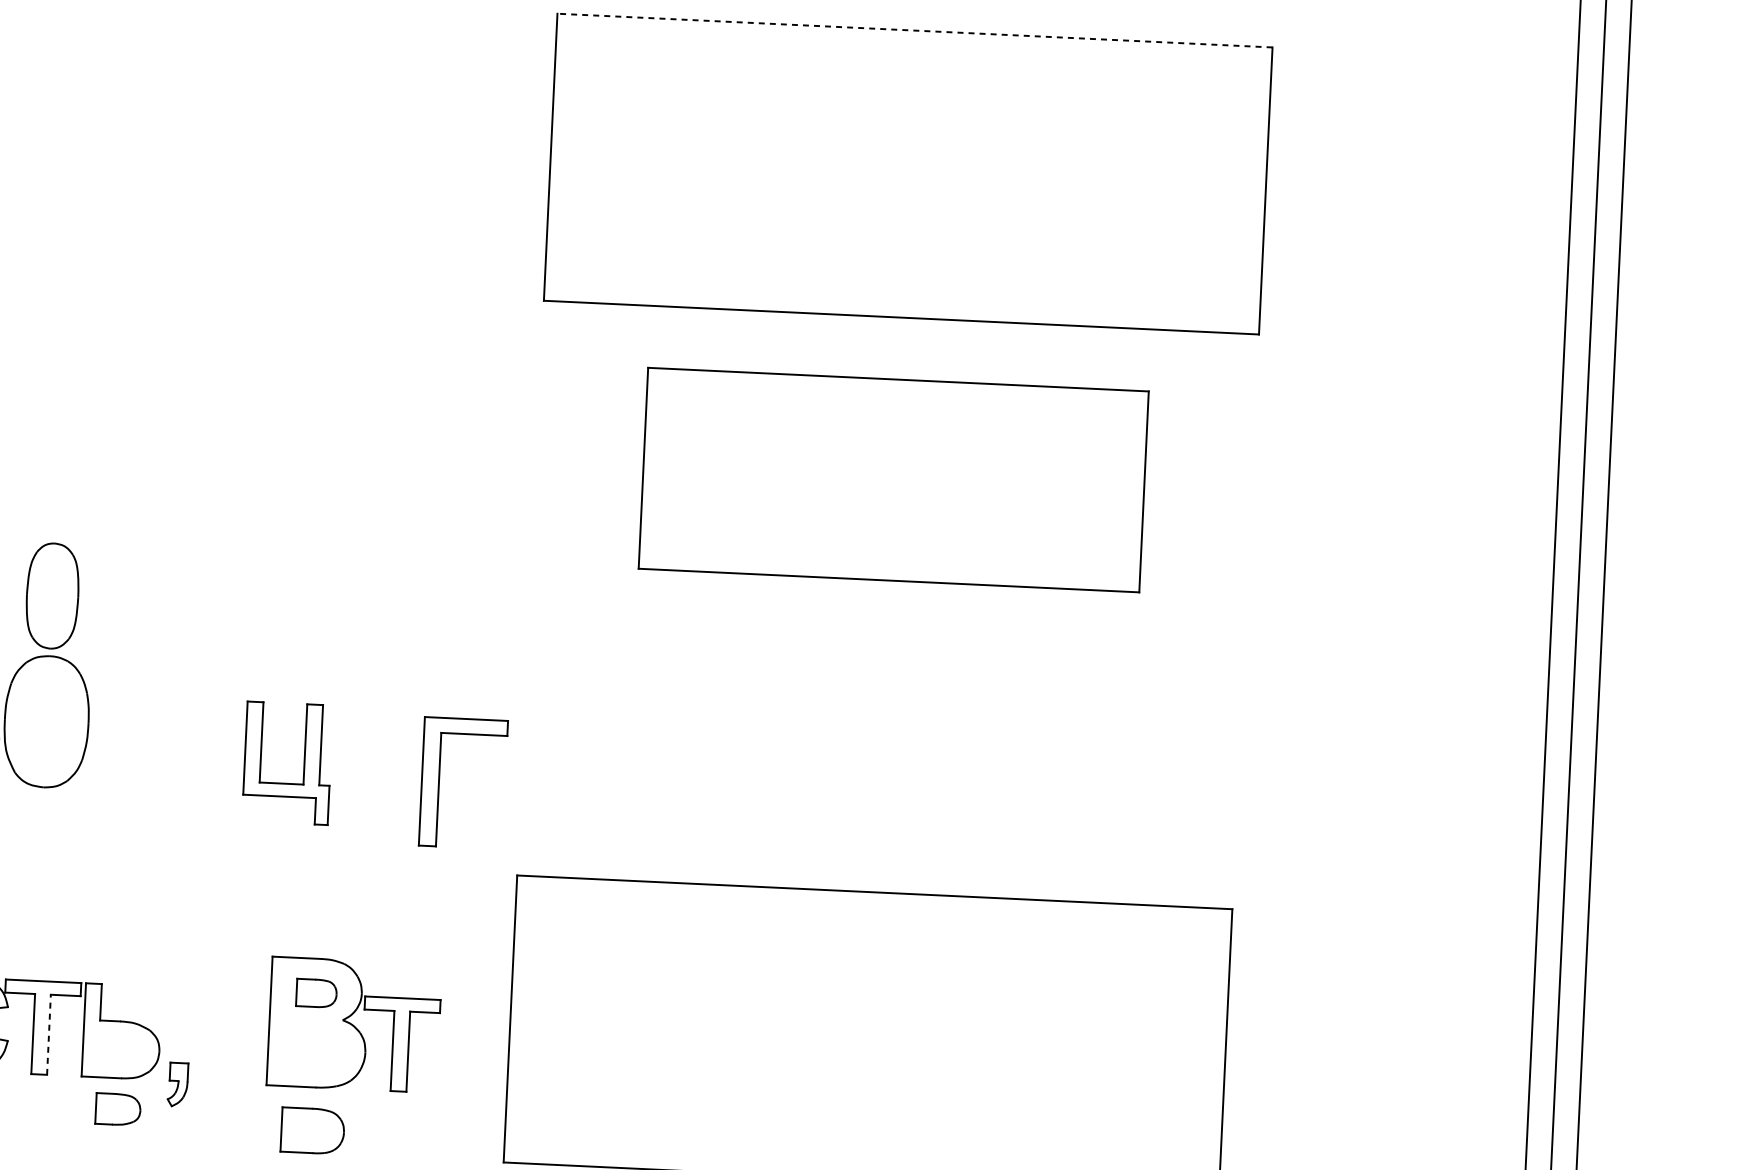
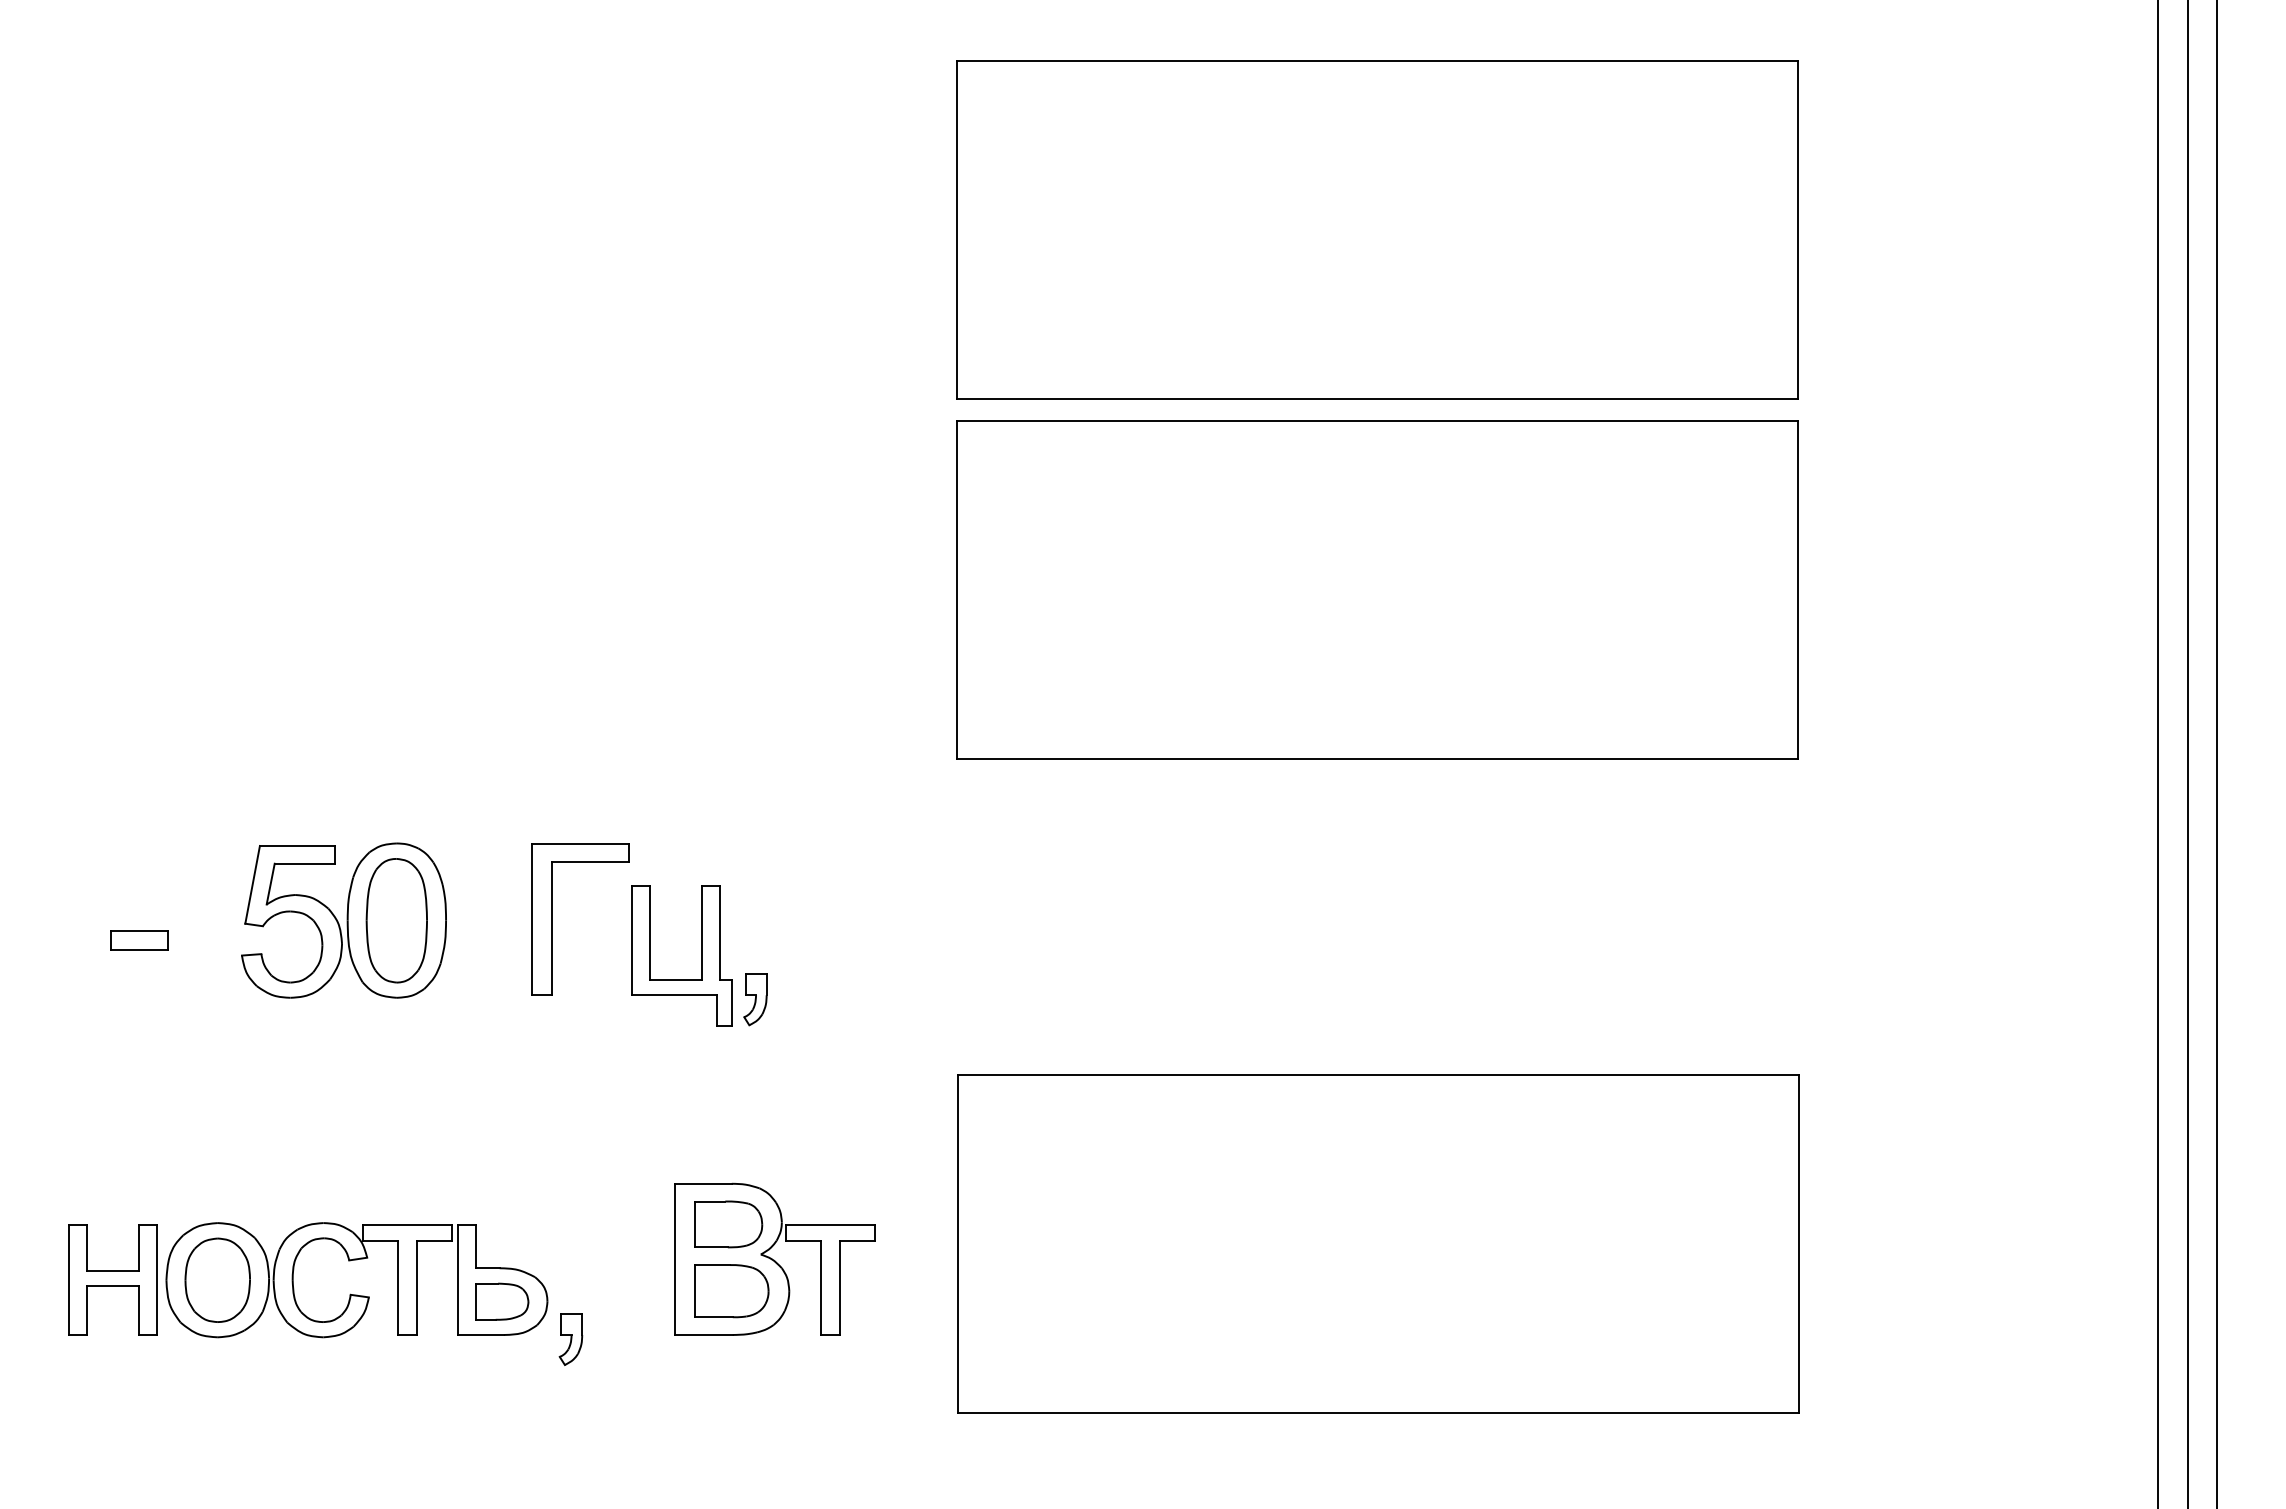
line: (914, 30) -> (1377, 61), dashed -> solid
part: (893, 479) -> (1377, 589), size x1.43
part: (52, 595) -> (396, 920), moved
part: (439, 781) -> (552, 919), moved
part: (348, 803) -> (755, 999), added
part: (316, 993) -> (728, 1224), size x1.43
line: (48, 1034) -> (416, 1287), dashed -> solid
part: (118, 1109) -> (502, 1301), moved
part: (312, 1131) -> (731, 1291), moved

